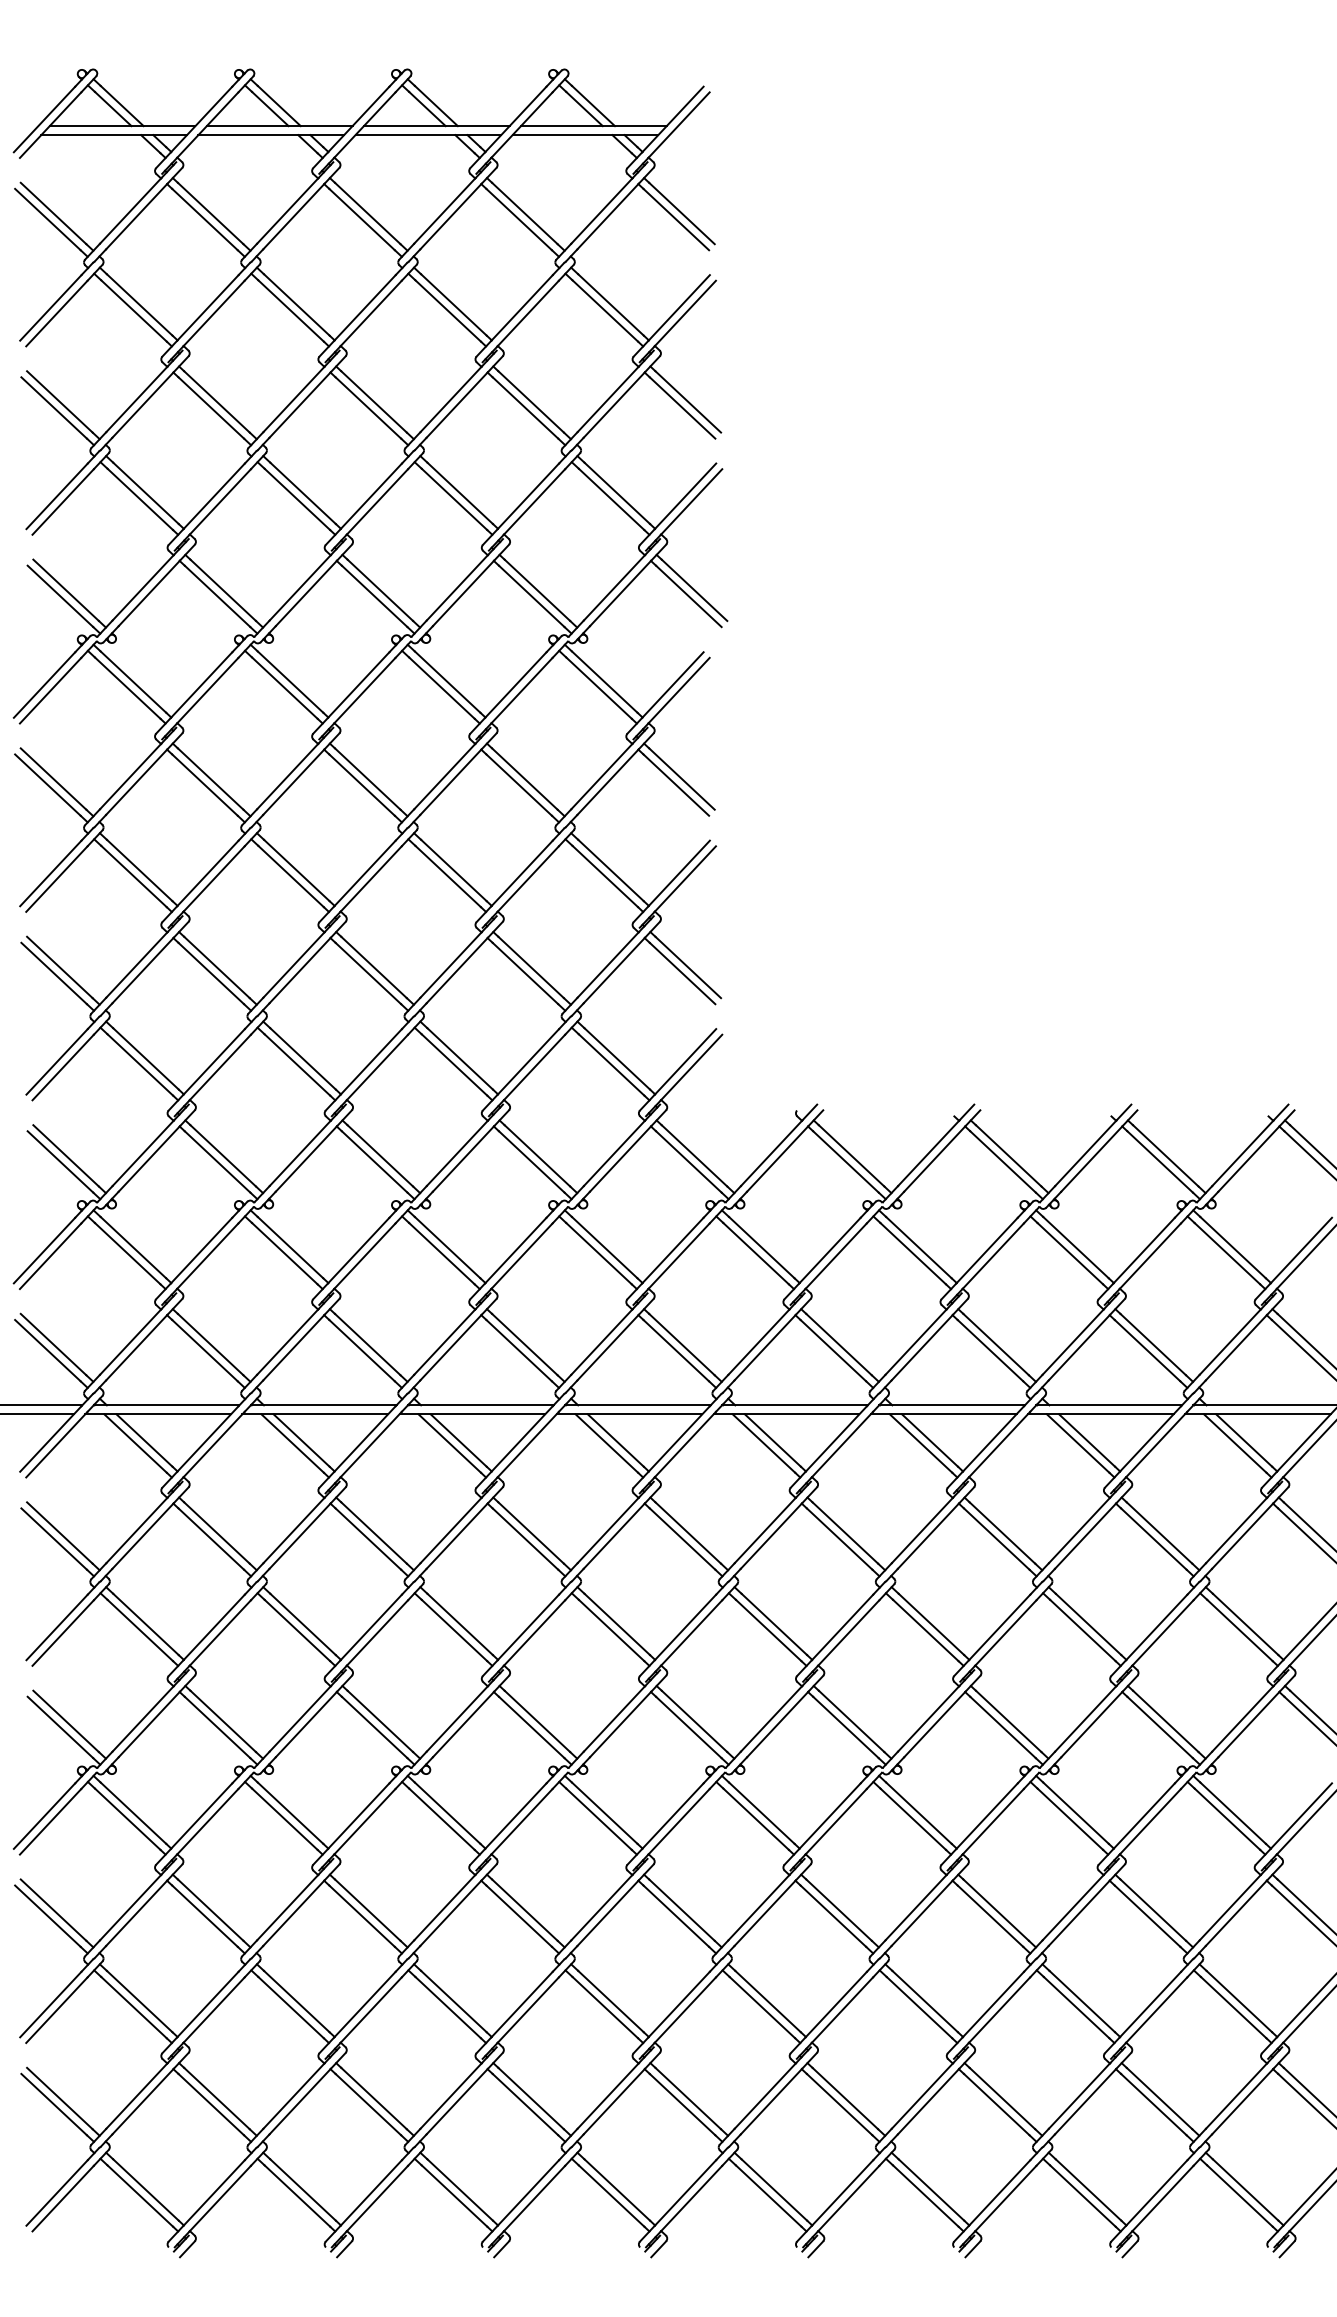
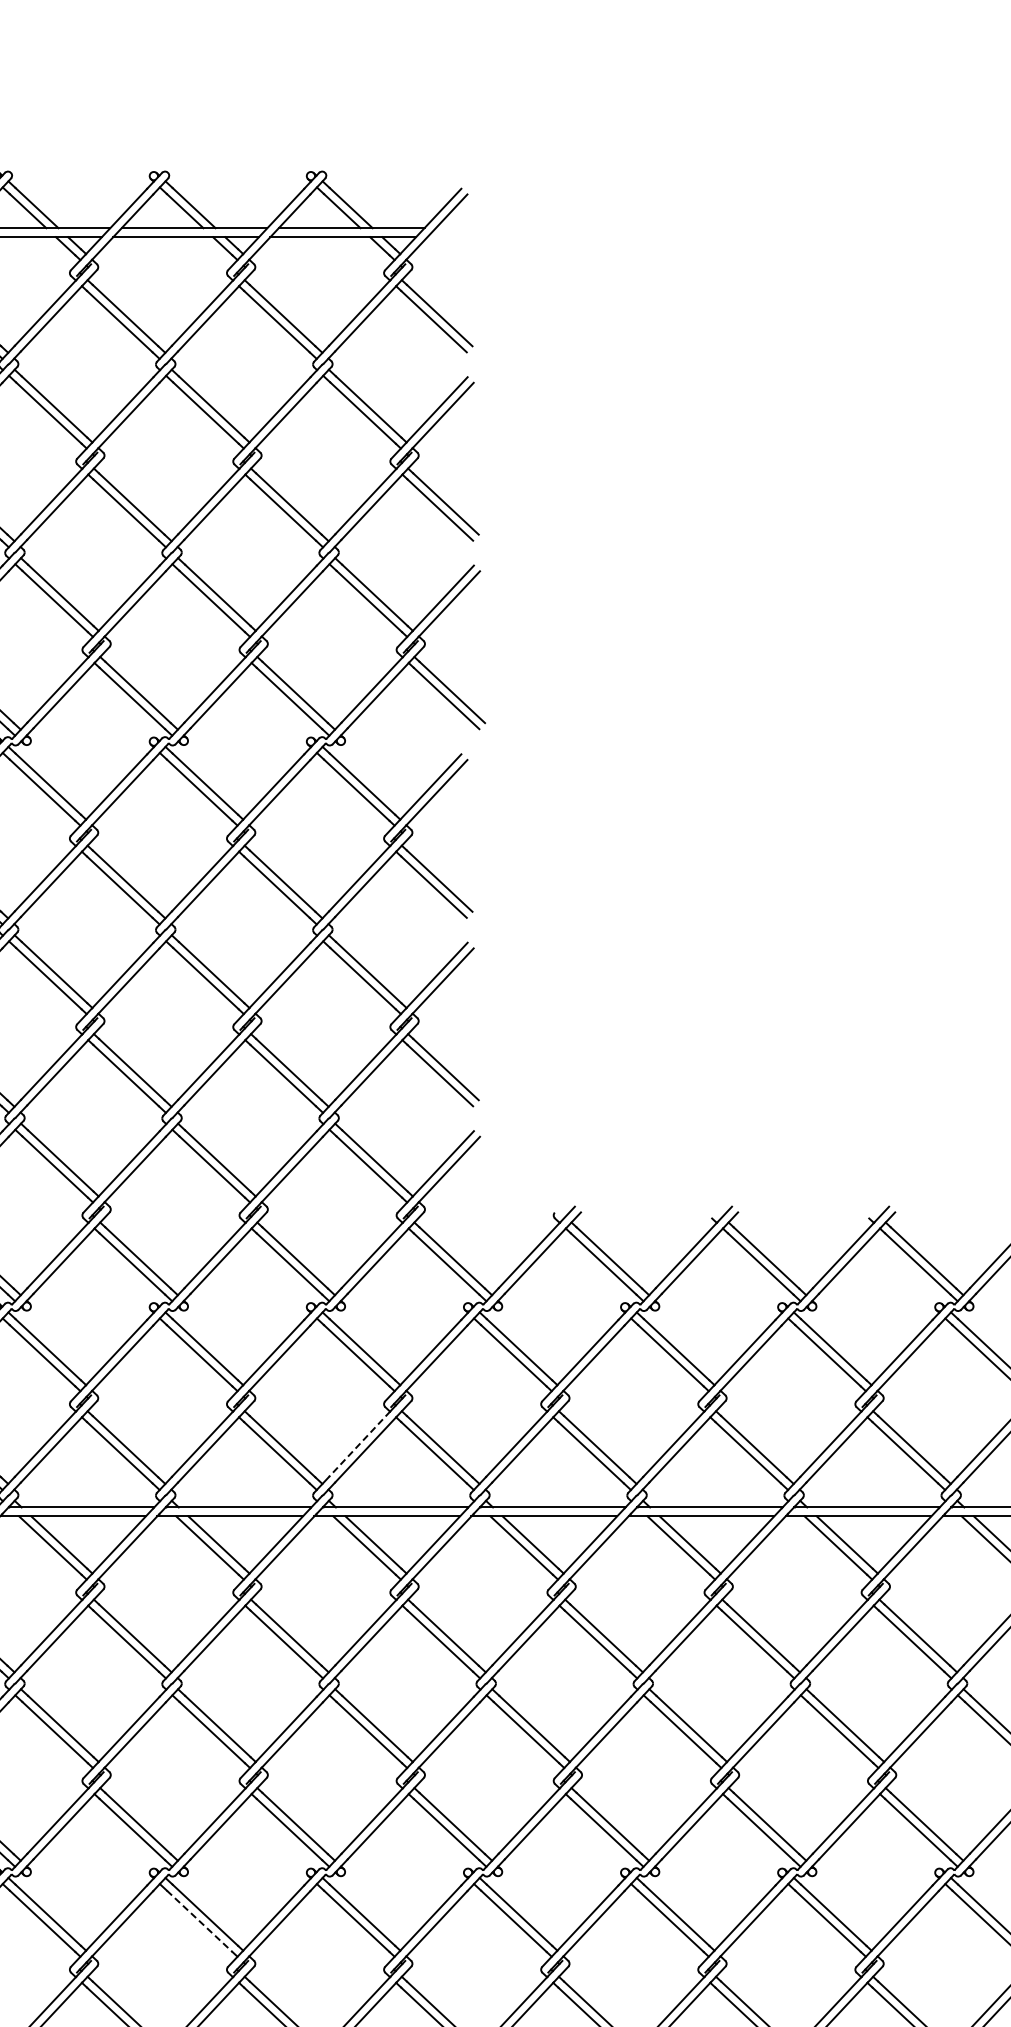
line: (601, 1342) -> (359, 1444), solid -> dashed
line: (441, 1819) -> (199, 1921), solid -> dashed

